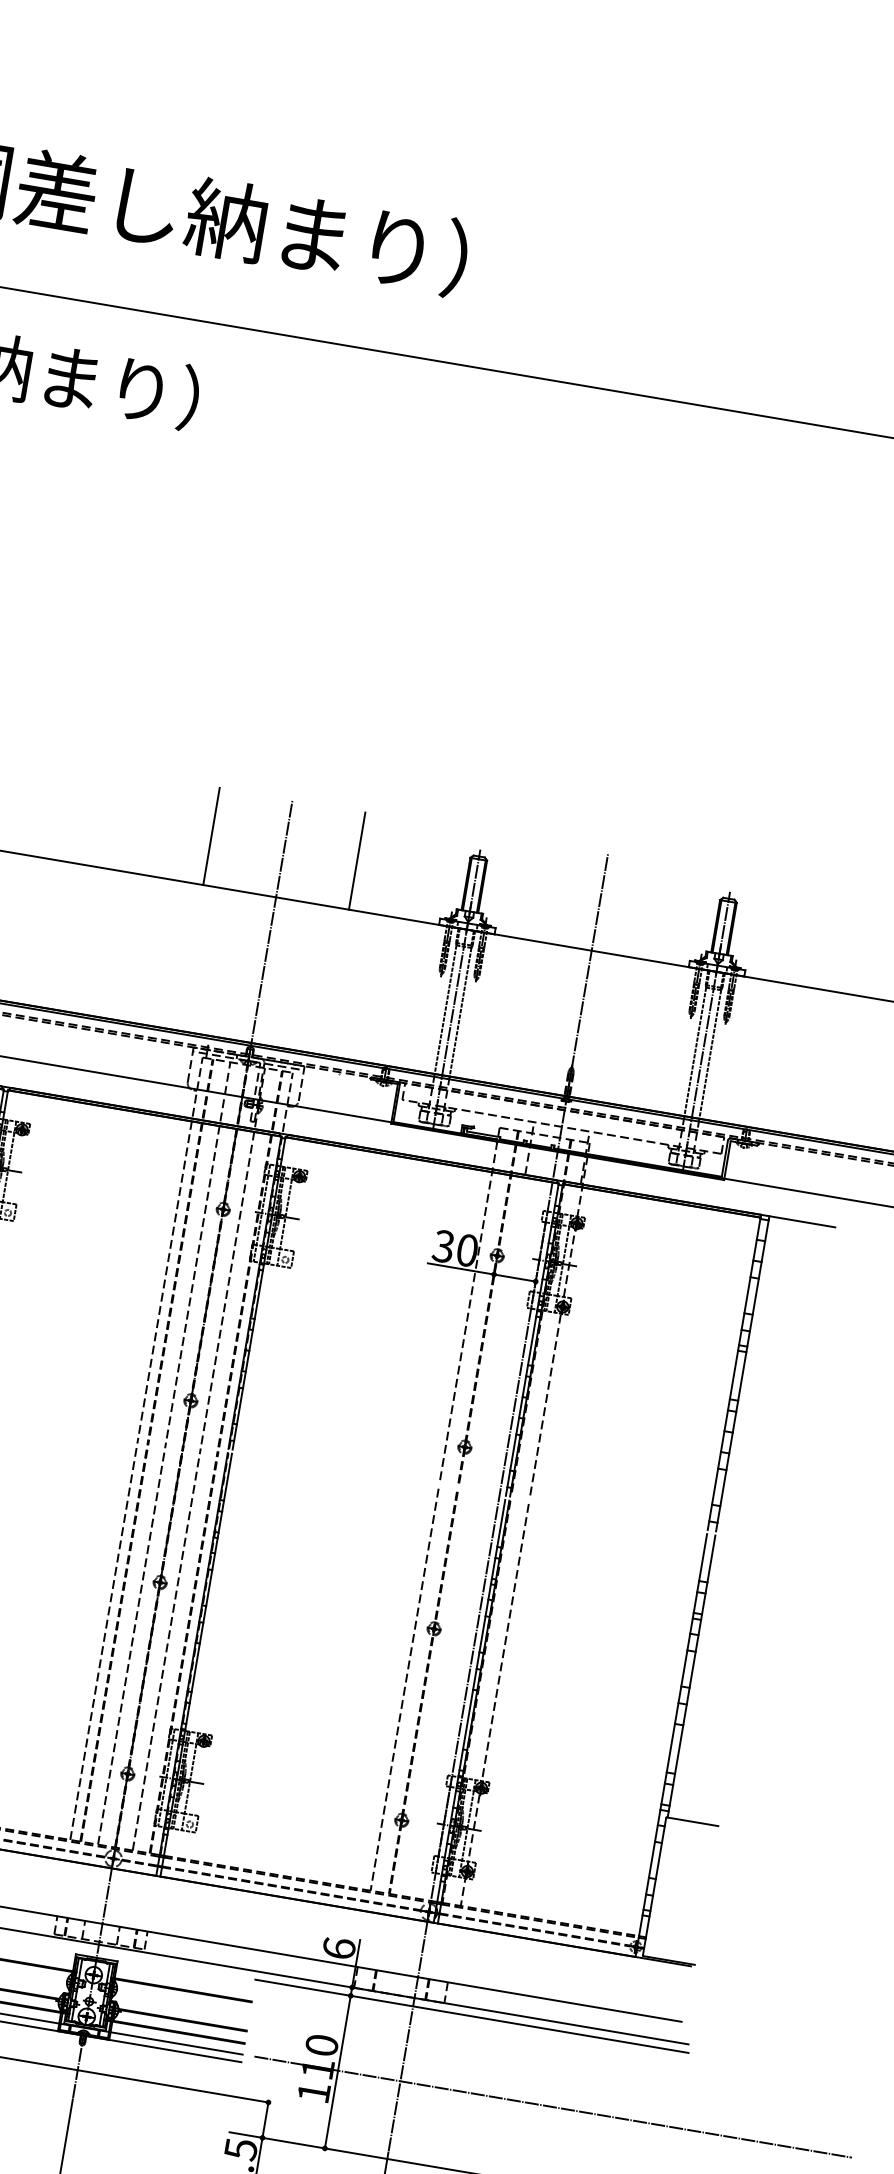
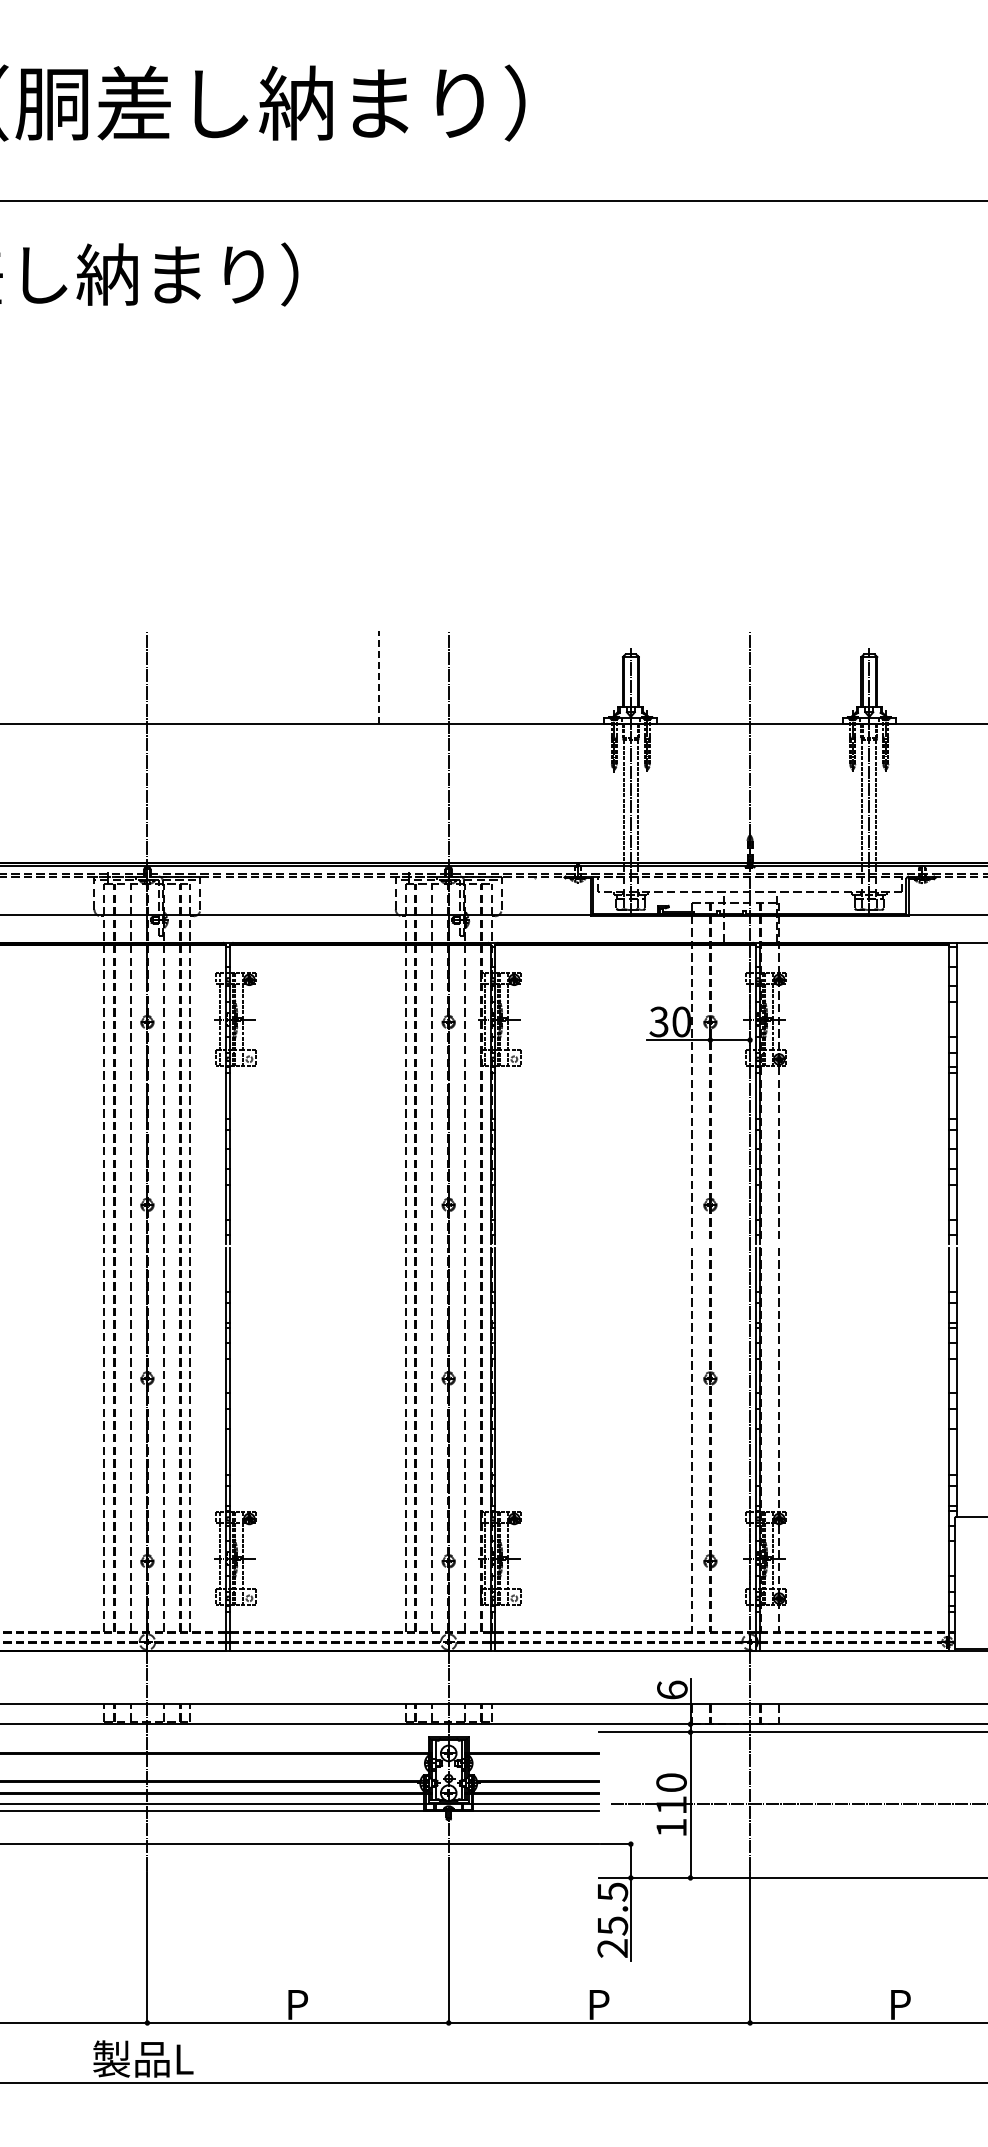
line: (211, 836) -> (379, 677), solid -> dashed
line: (357, 860) -> (518, 677), removed

